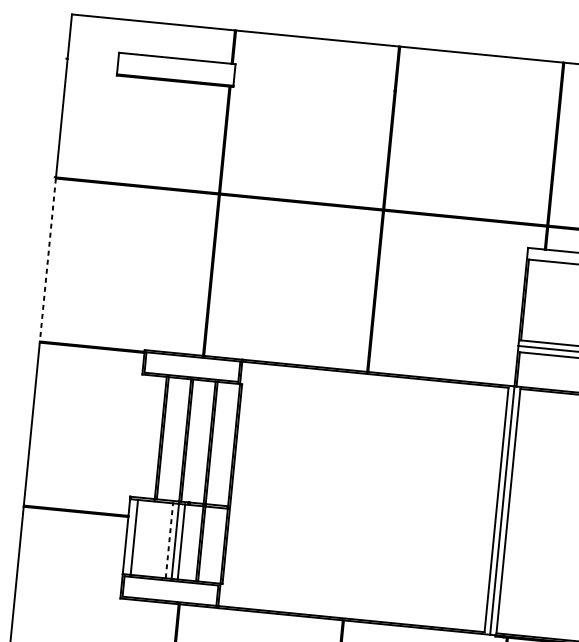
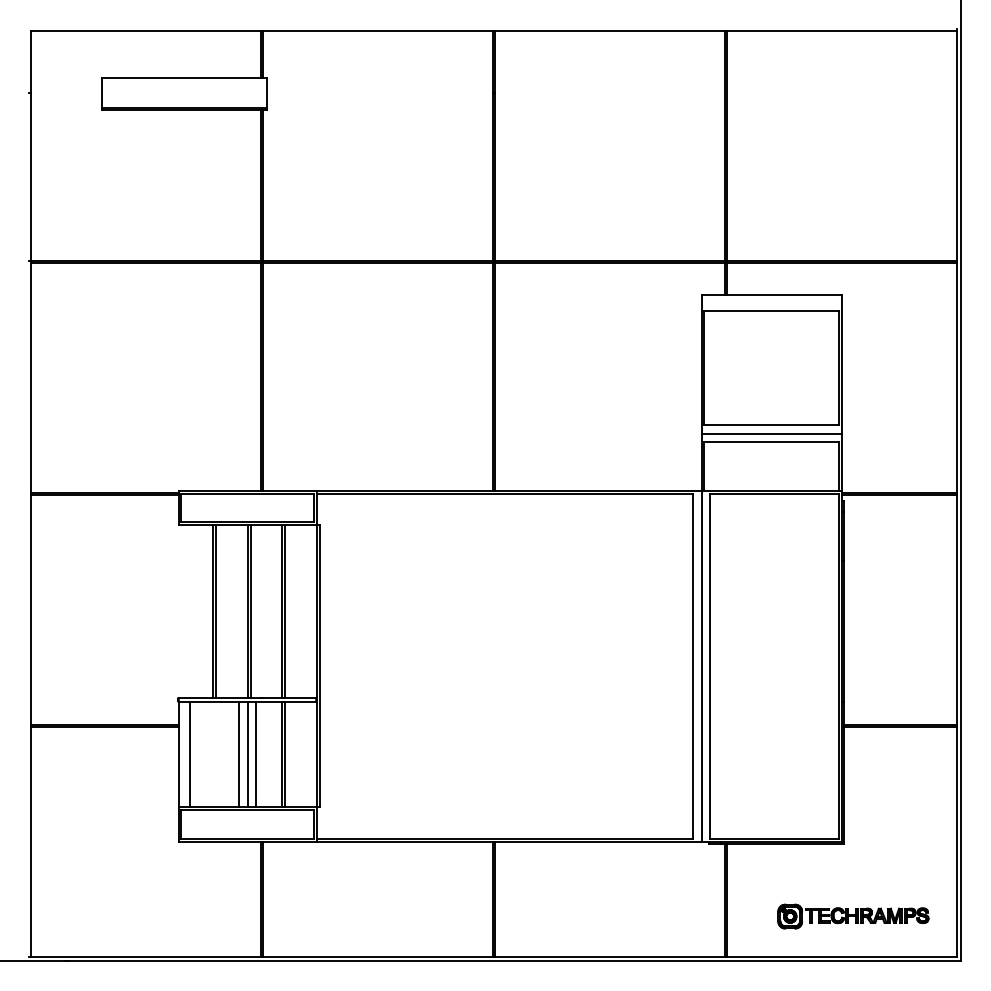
line: (47, 260) -> (30, 378), dashed -> solid
line: (169, 540) -> (239, 754), dashed -> solid

